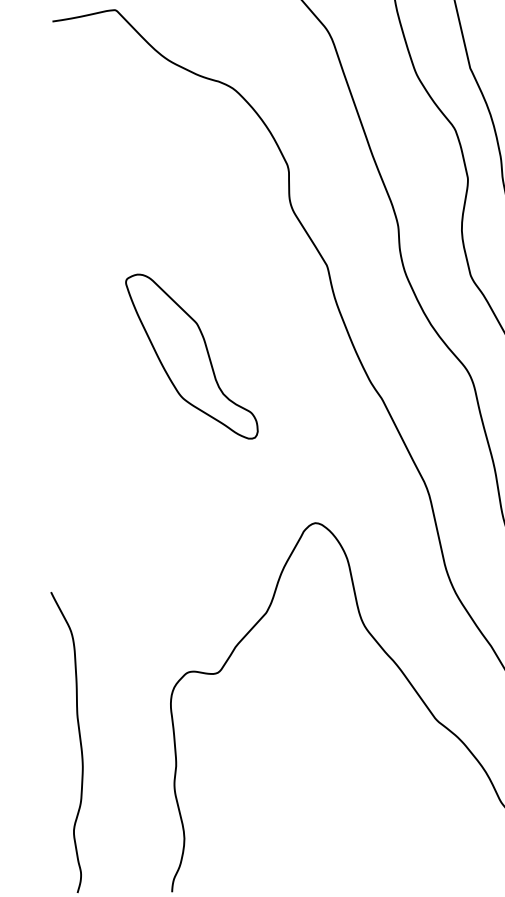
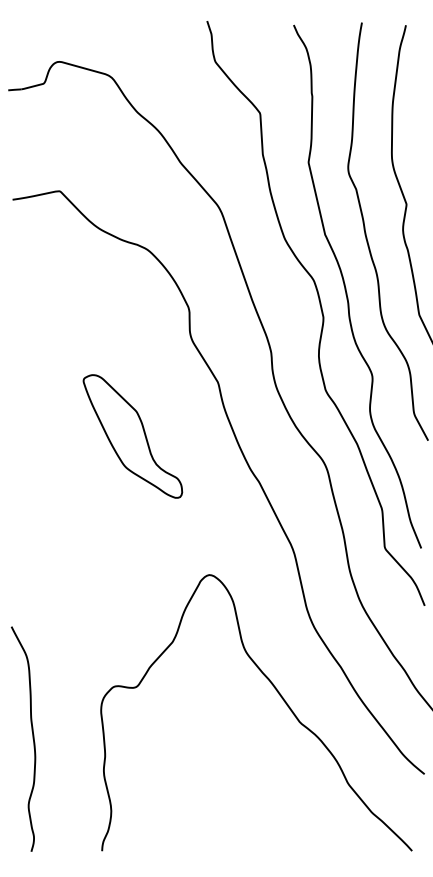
part: (191, 356) -> (132, 436), moved

